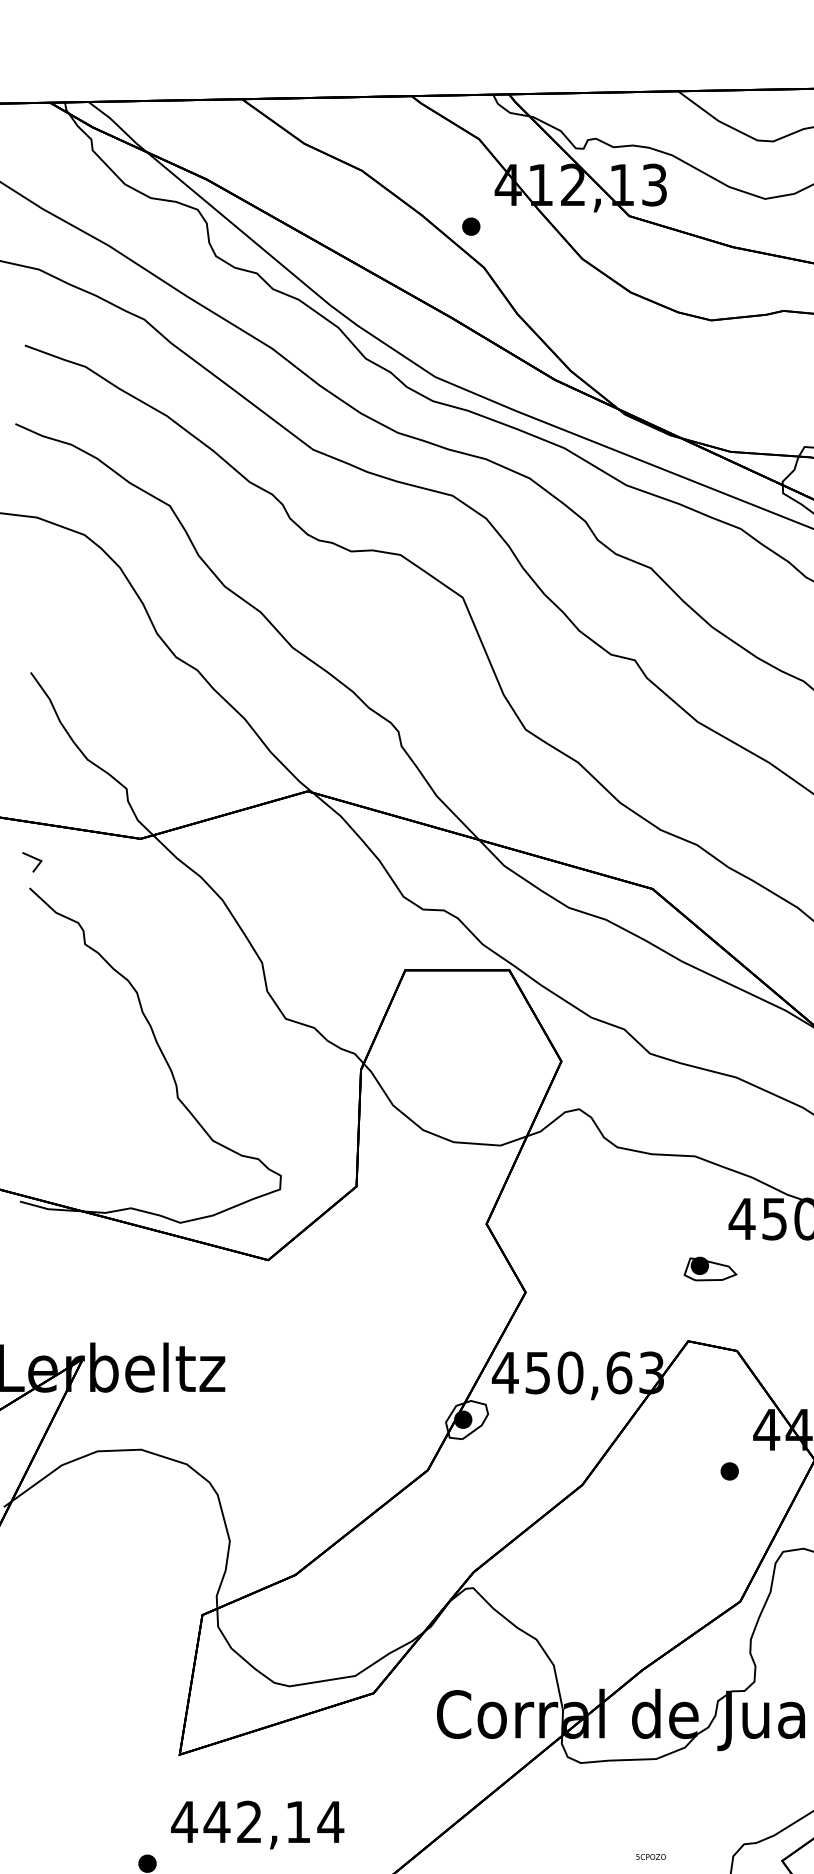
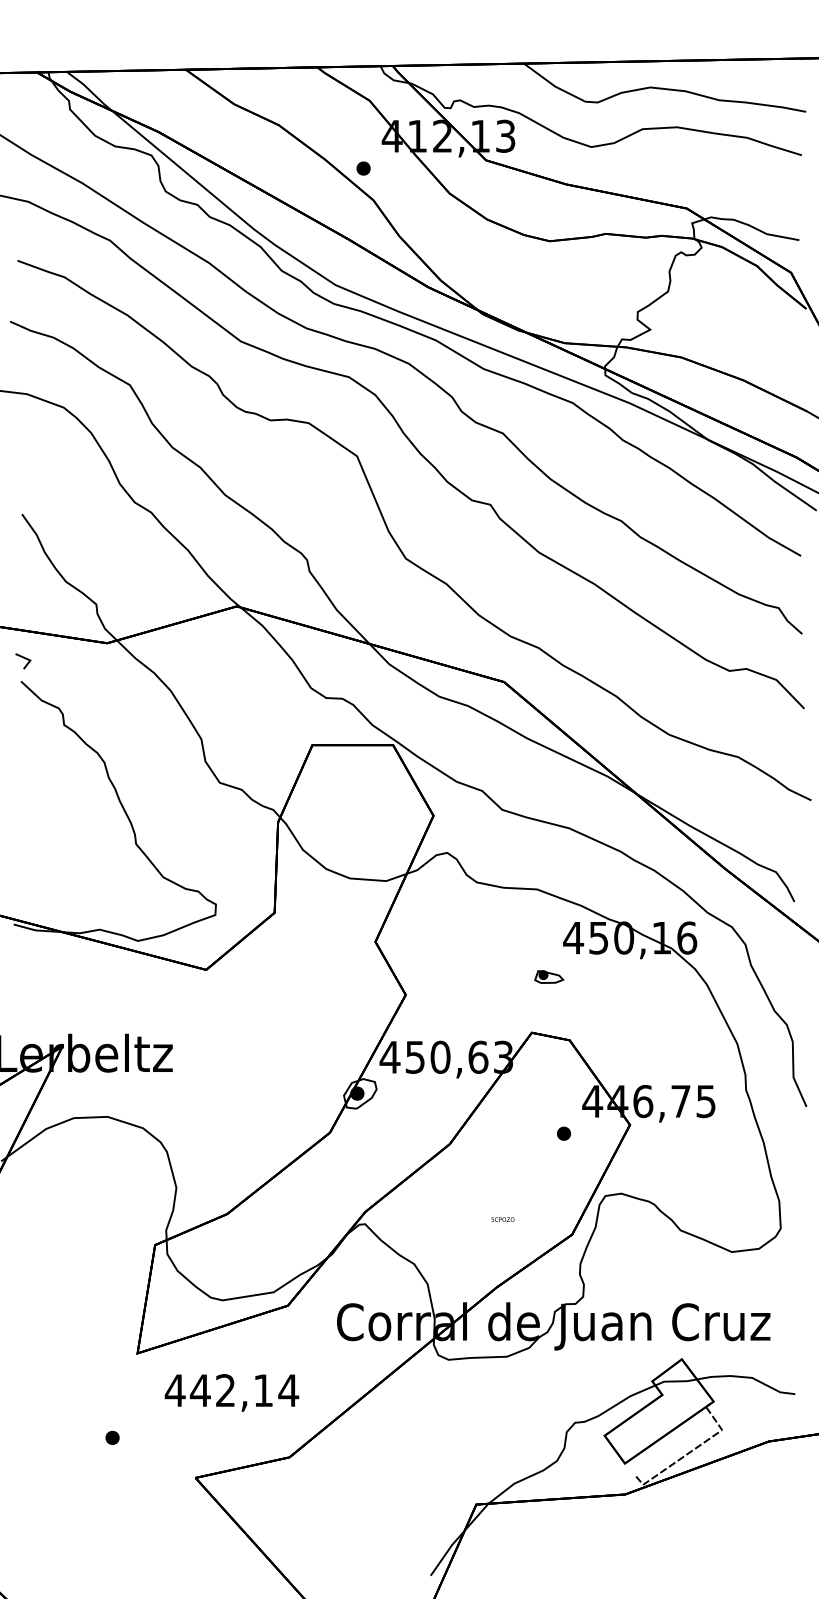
part: (711, 1268) -> (549, 976), size x0.7
text: (257, 1824) -> (231, 1392), moved
text: (650, 1856) -> (502, 1219), moved

